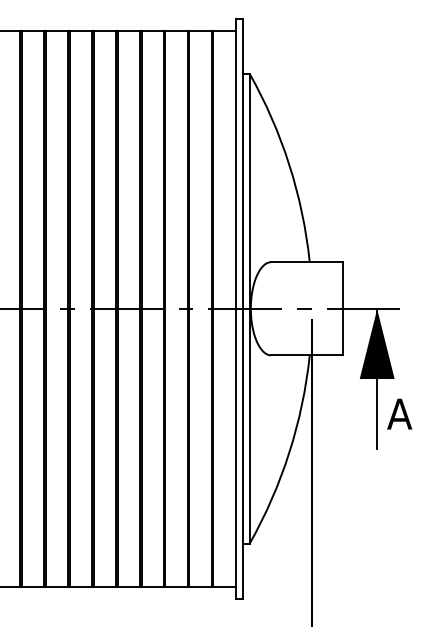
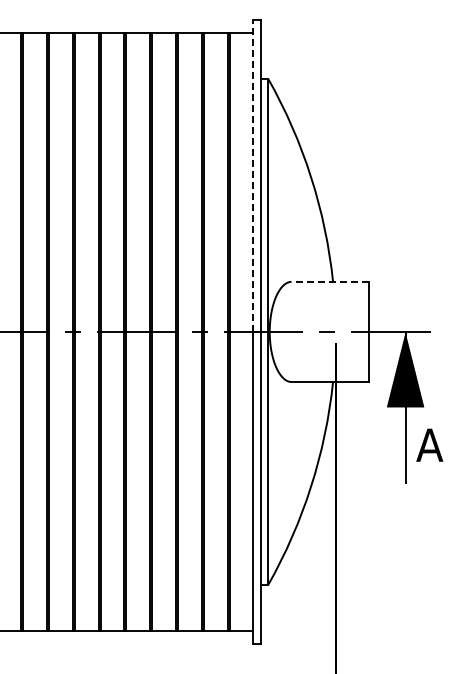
line: (235, 164) -> (253, 176), solid -> dashed
line: (307, 261) -> (330, 281), solid -> dashed

